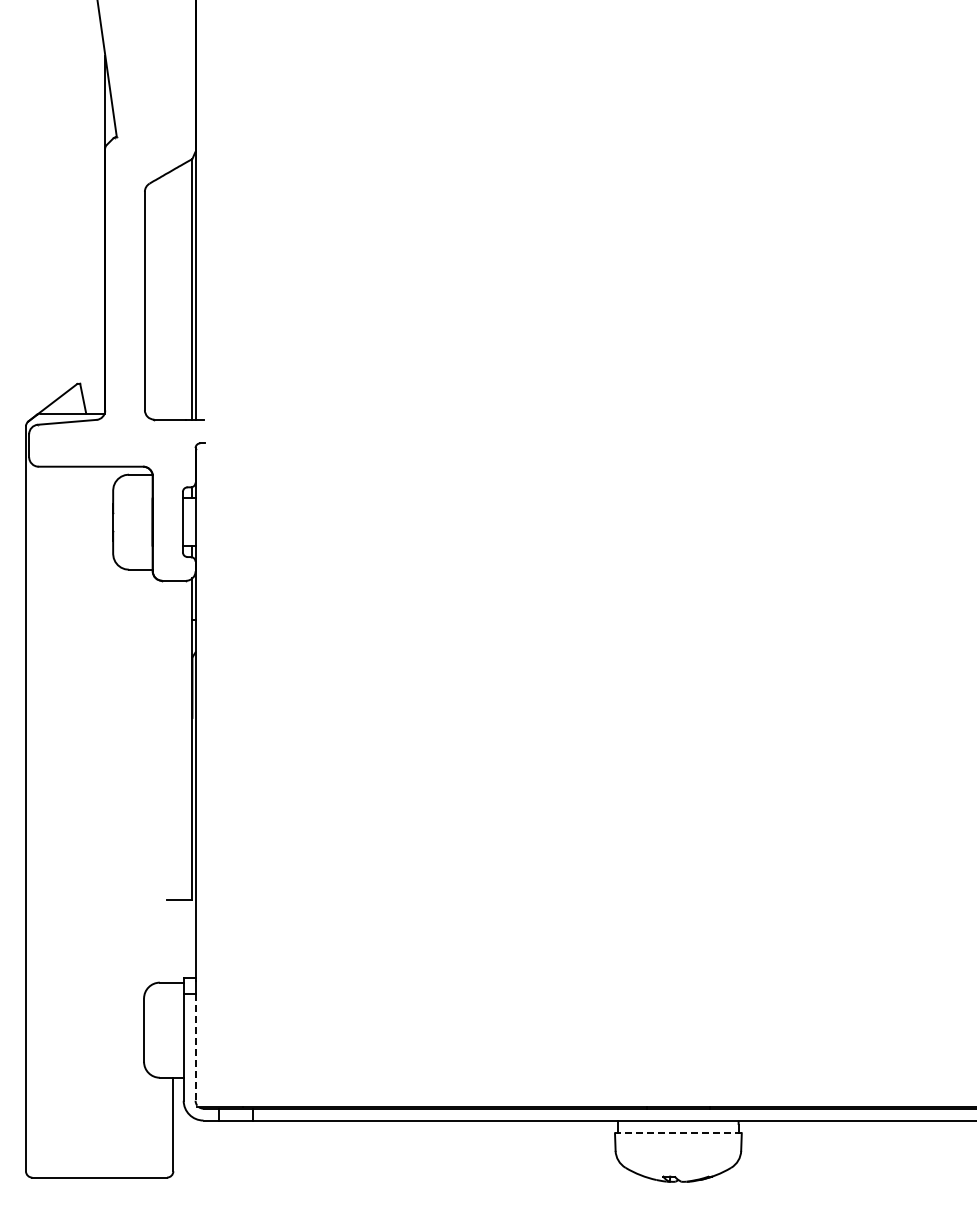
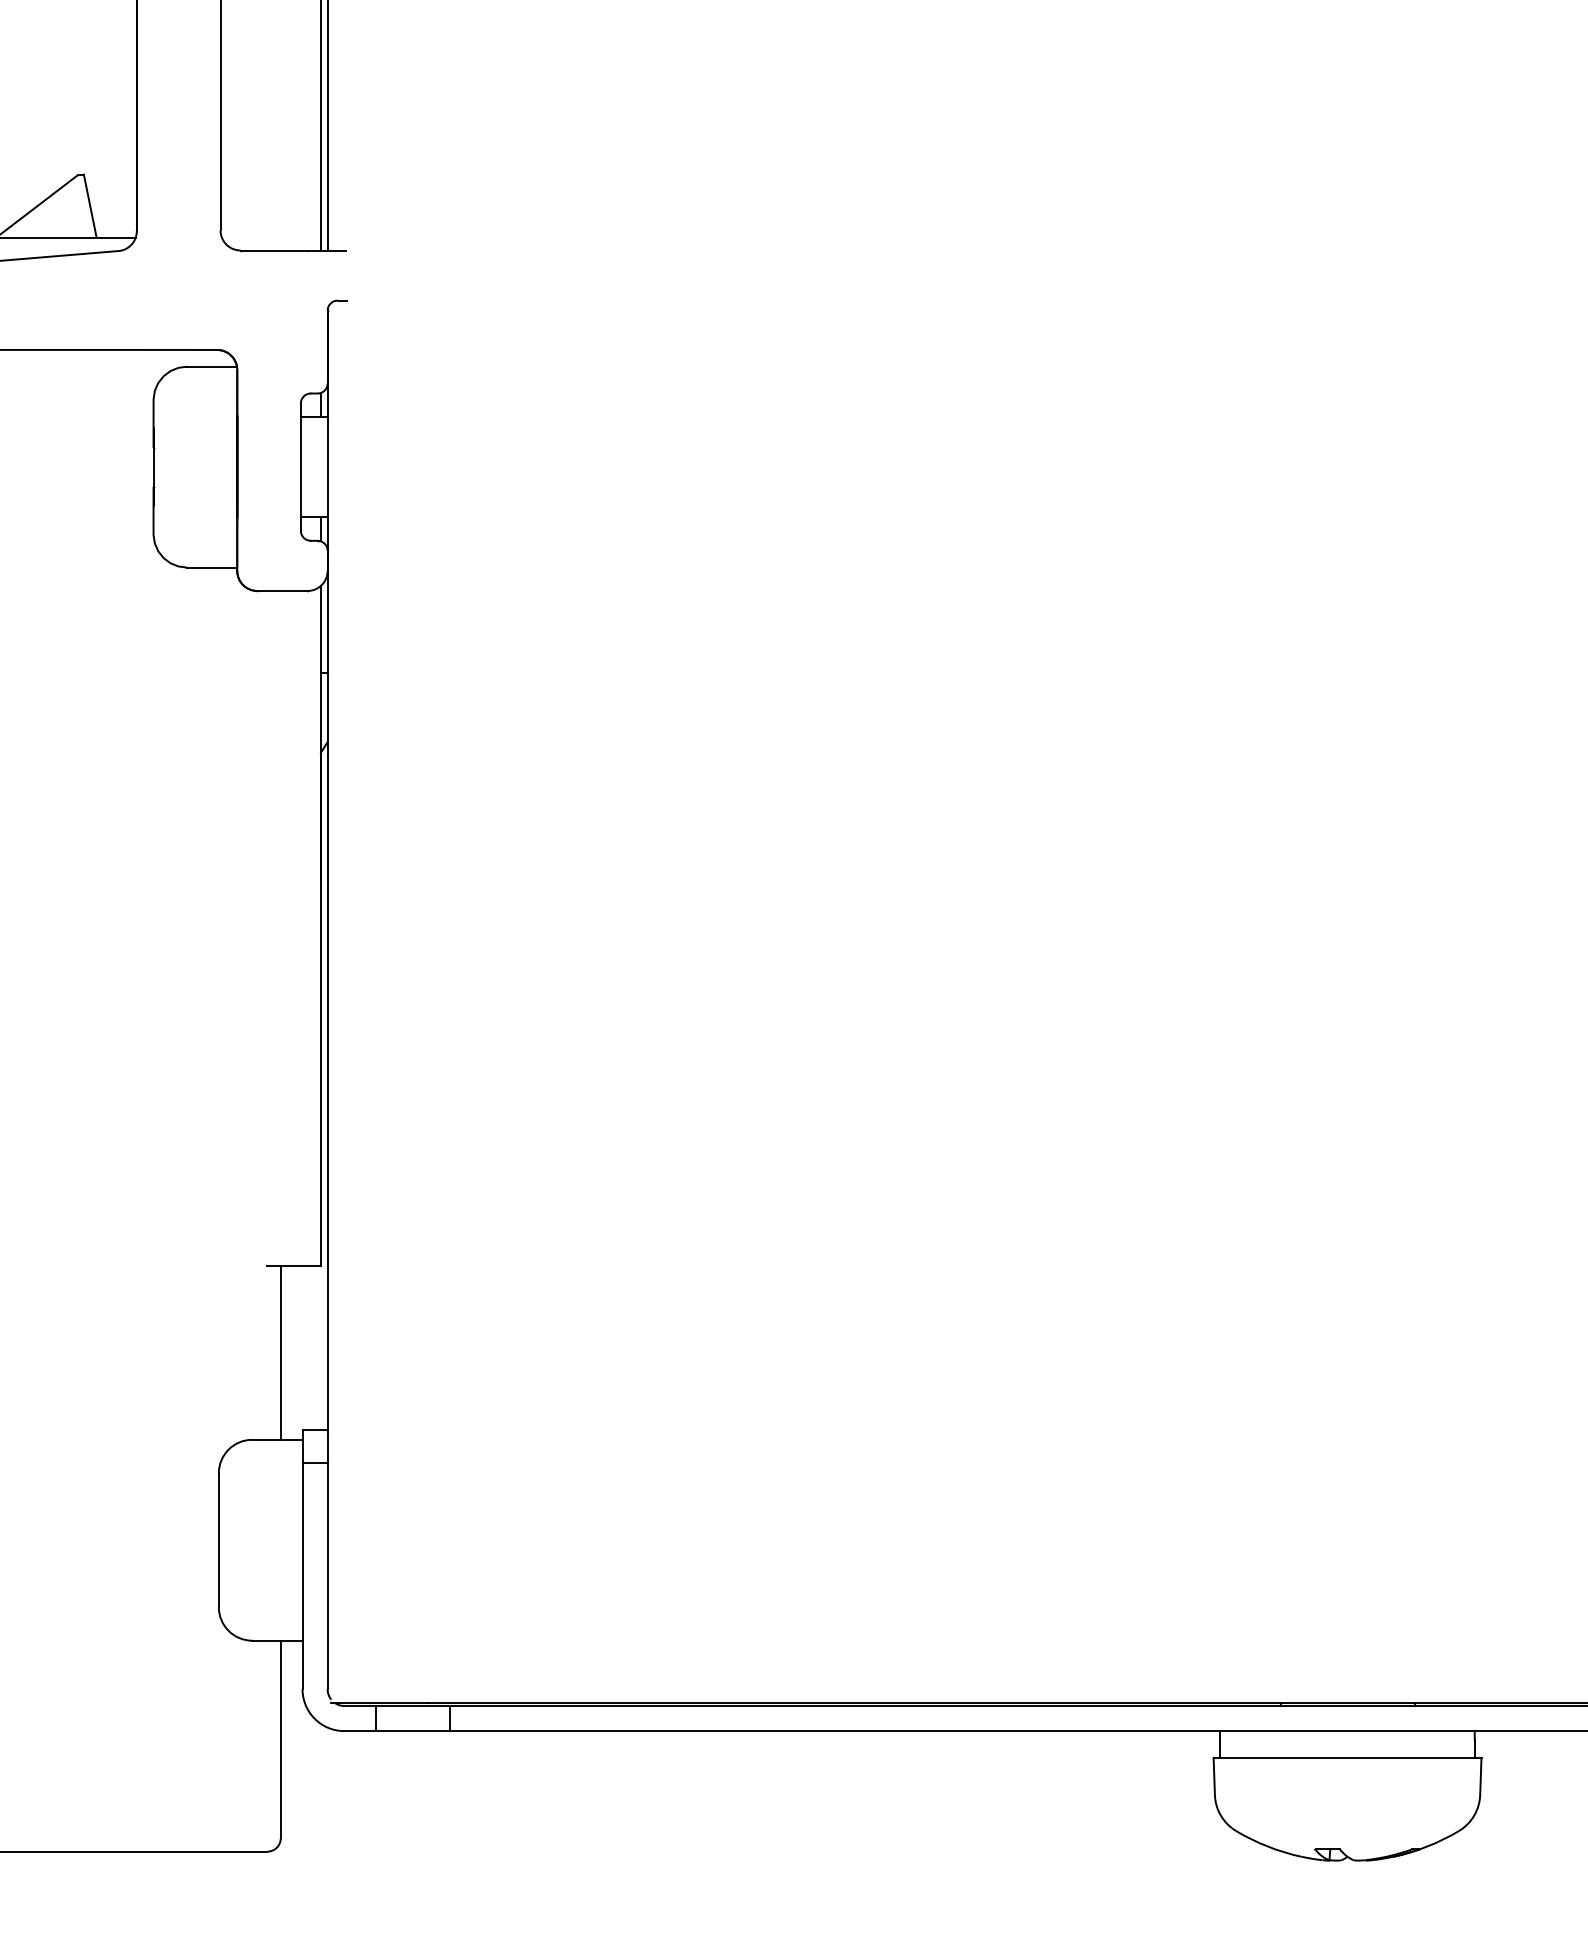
line: (173, 941) -> (281, 1352), added
line: (195, 1047) -> (327, 1576), dashed -> solid
line: (677, 1133) -> (1345, 1758), dashed -> solid

